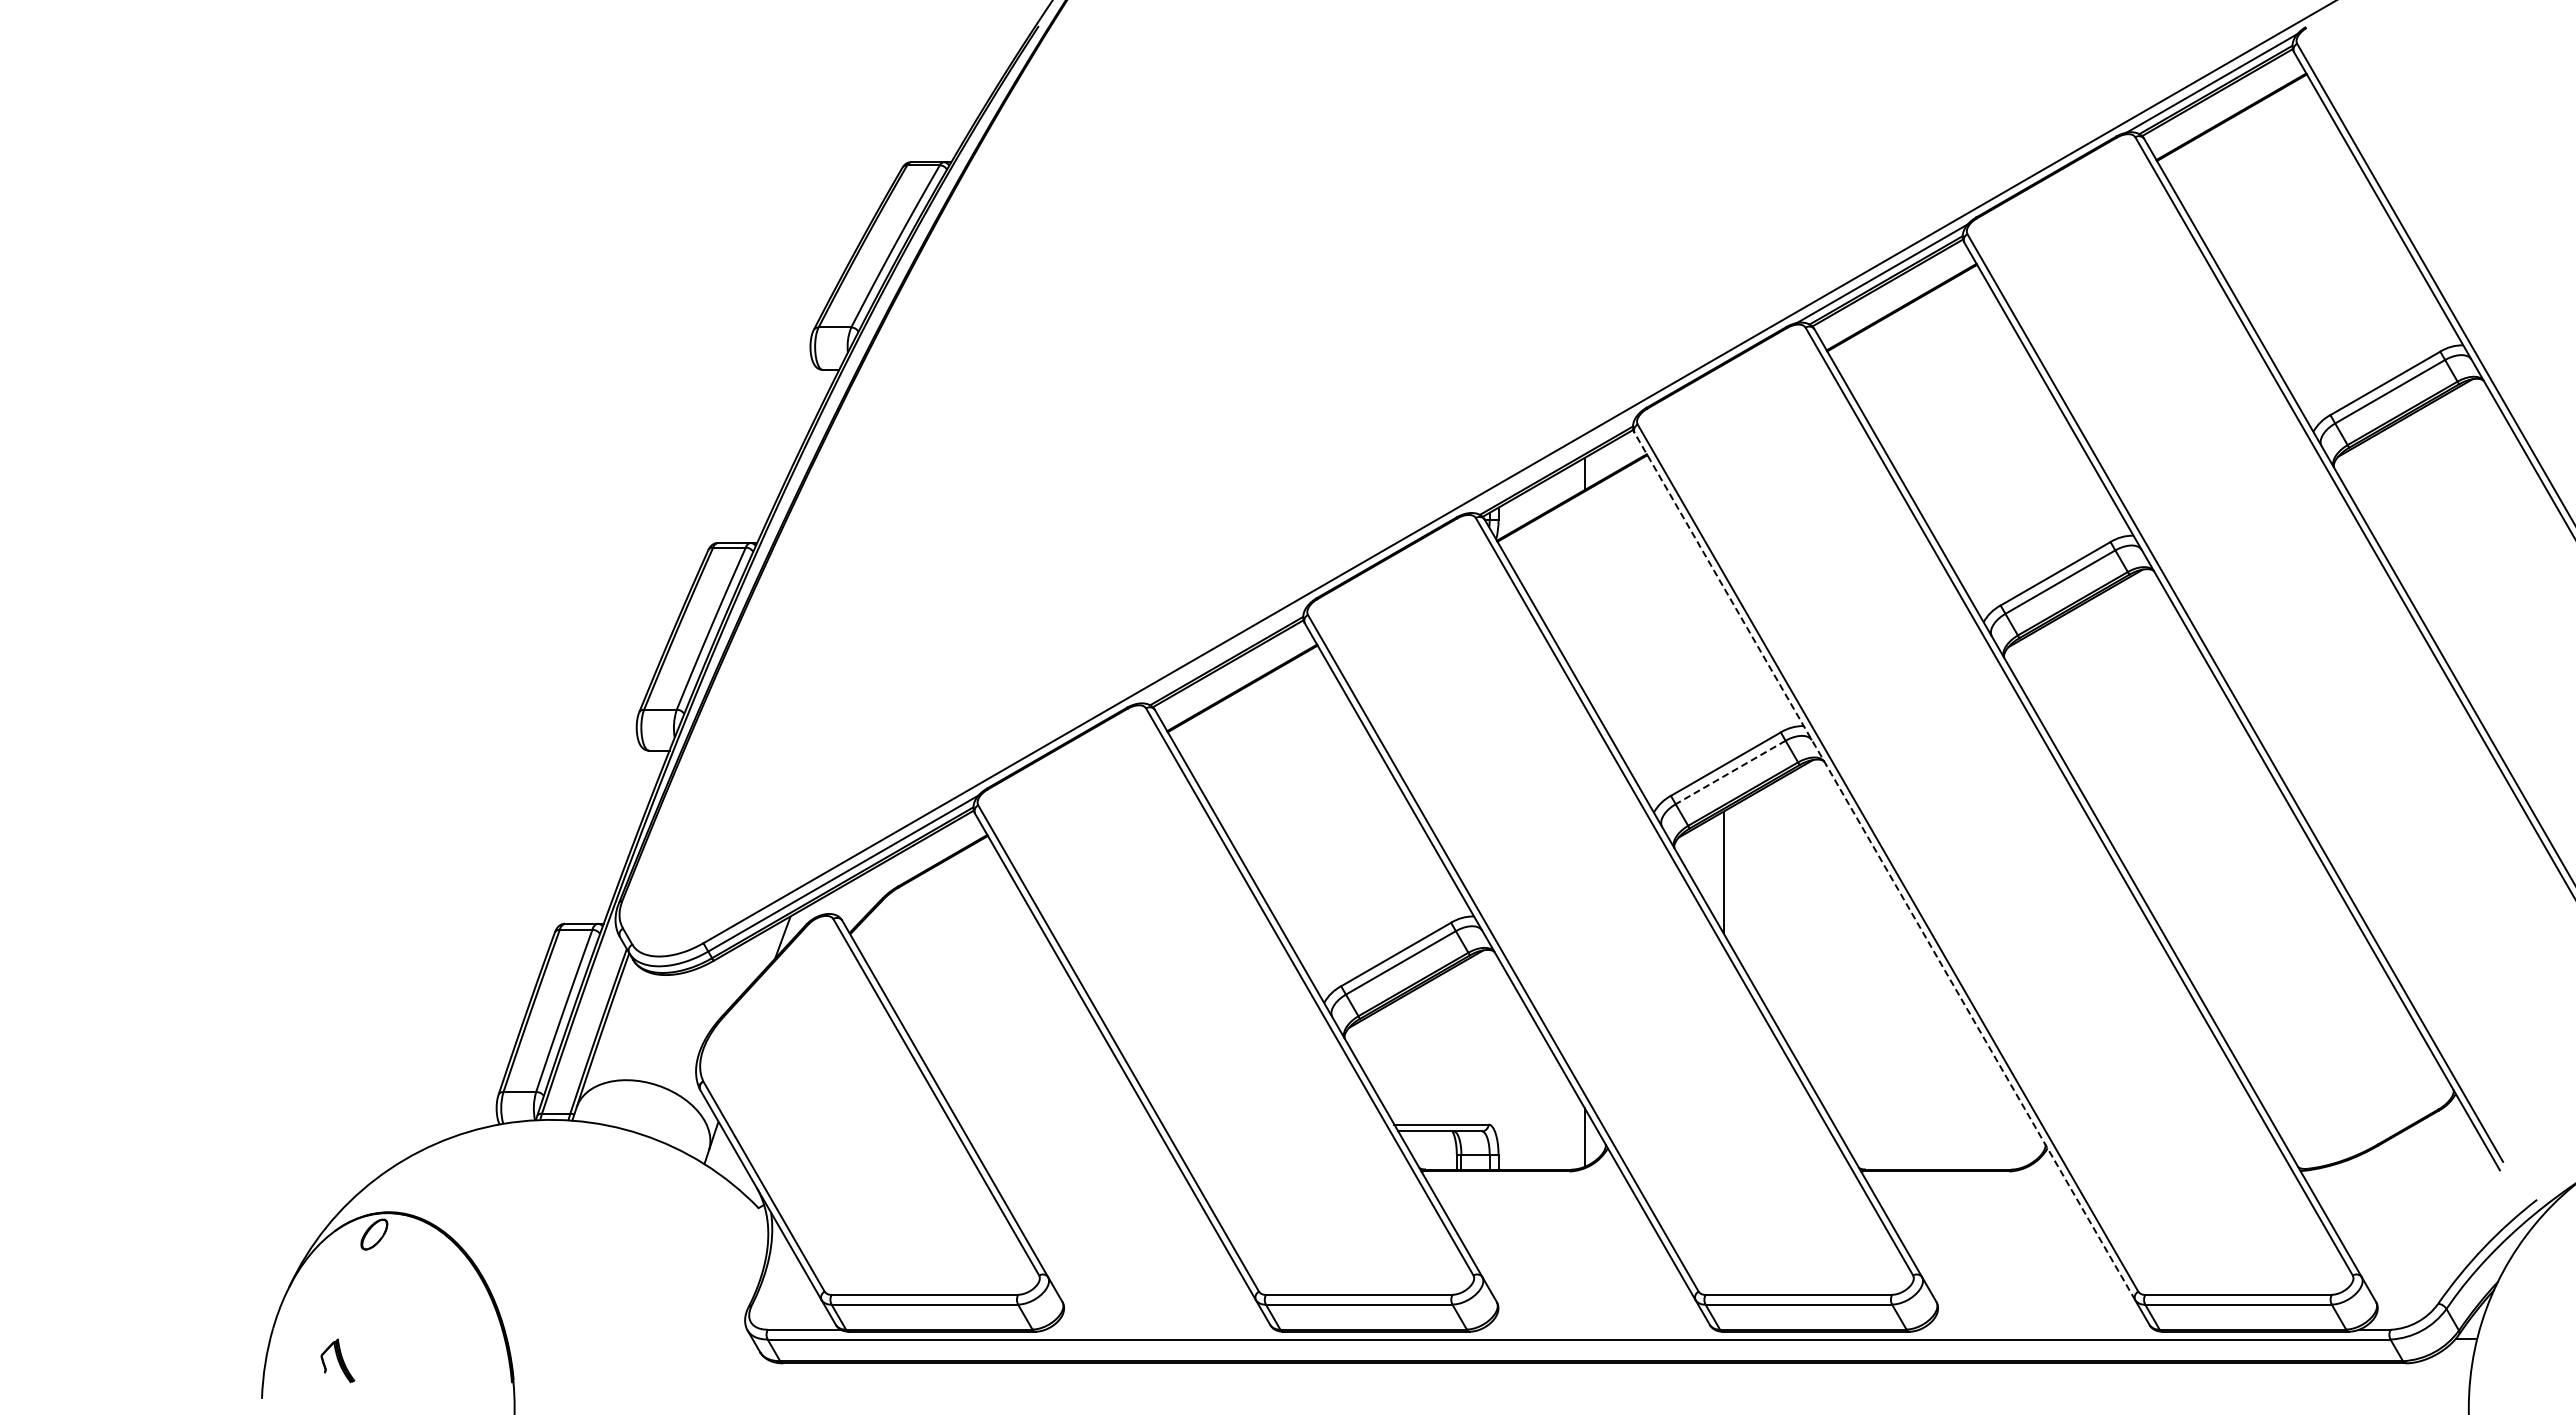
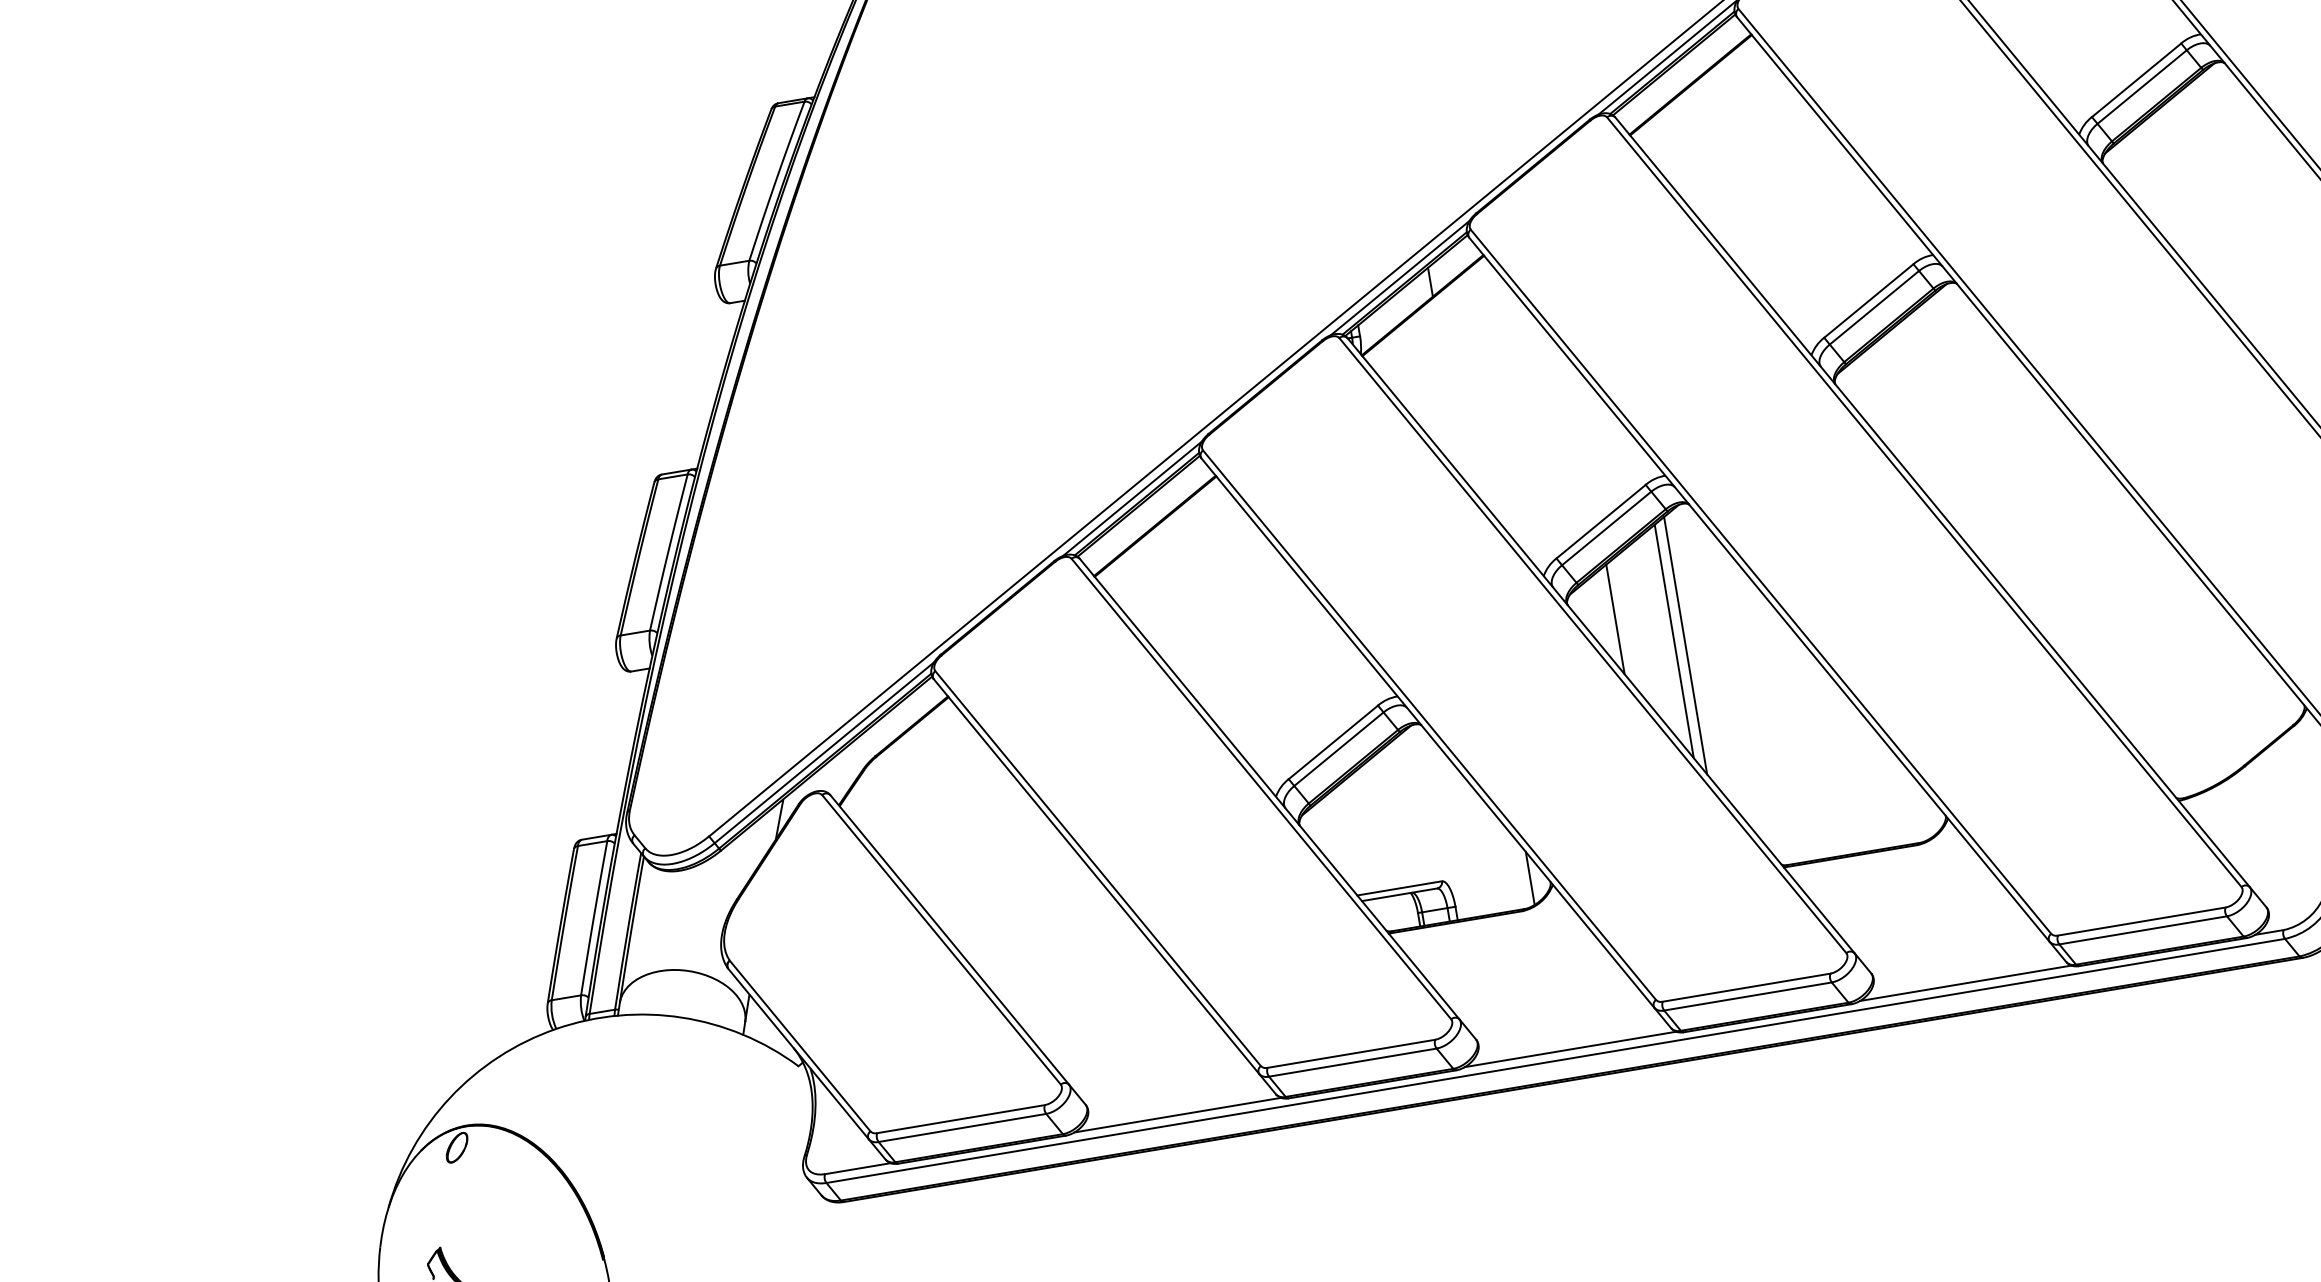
line: (1552, 463) -> (1400, 277), added
line: (1222, 654) -> (1132, 498), added
line: (1730, 772) -> (1606, 528), dashed -> solid
line: (1884, 866) -> (1759, 589), dashed -> solid
line: (1783, 906) -> (1674, 640), added
line: (1794, 913) -> (1685, 645), added
line: (1160, 1329) -> (1177, 1114), added
line: (1596, 1329) -> (1569, 1049), added
line: (2036, 1329) -> (1965, 983), added

